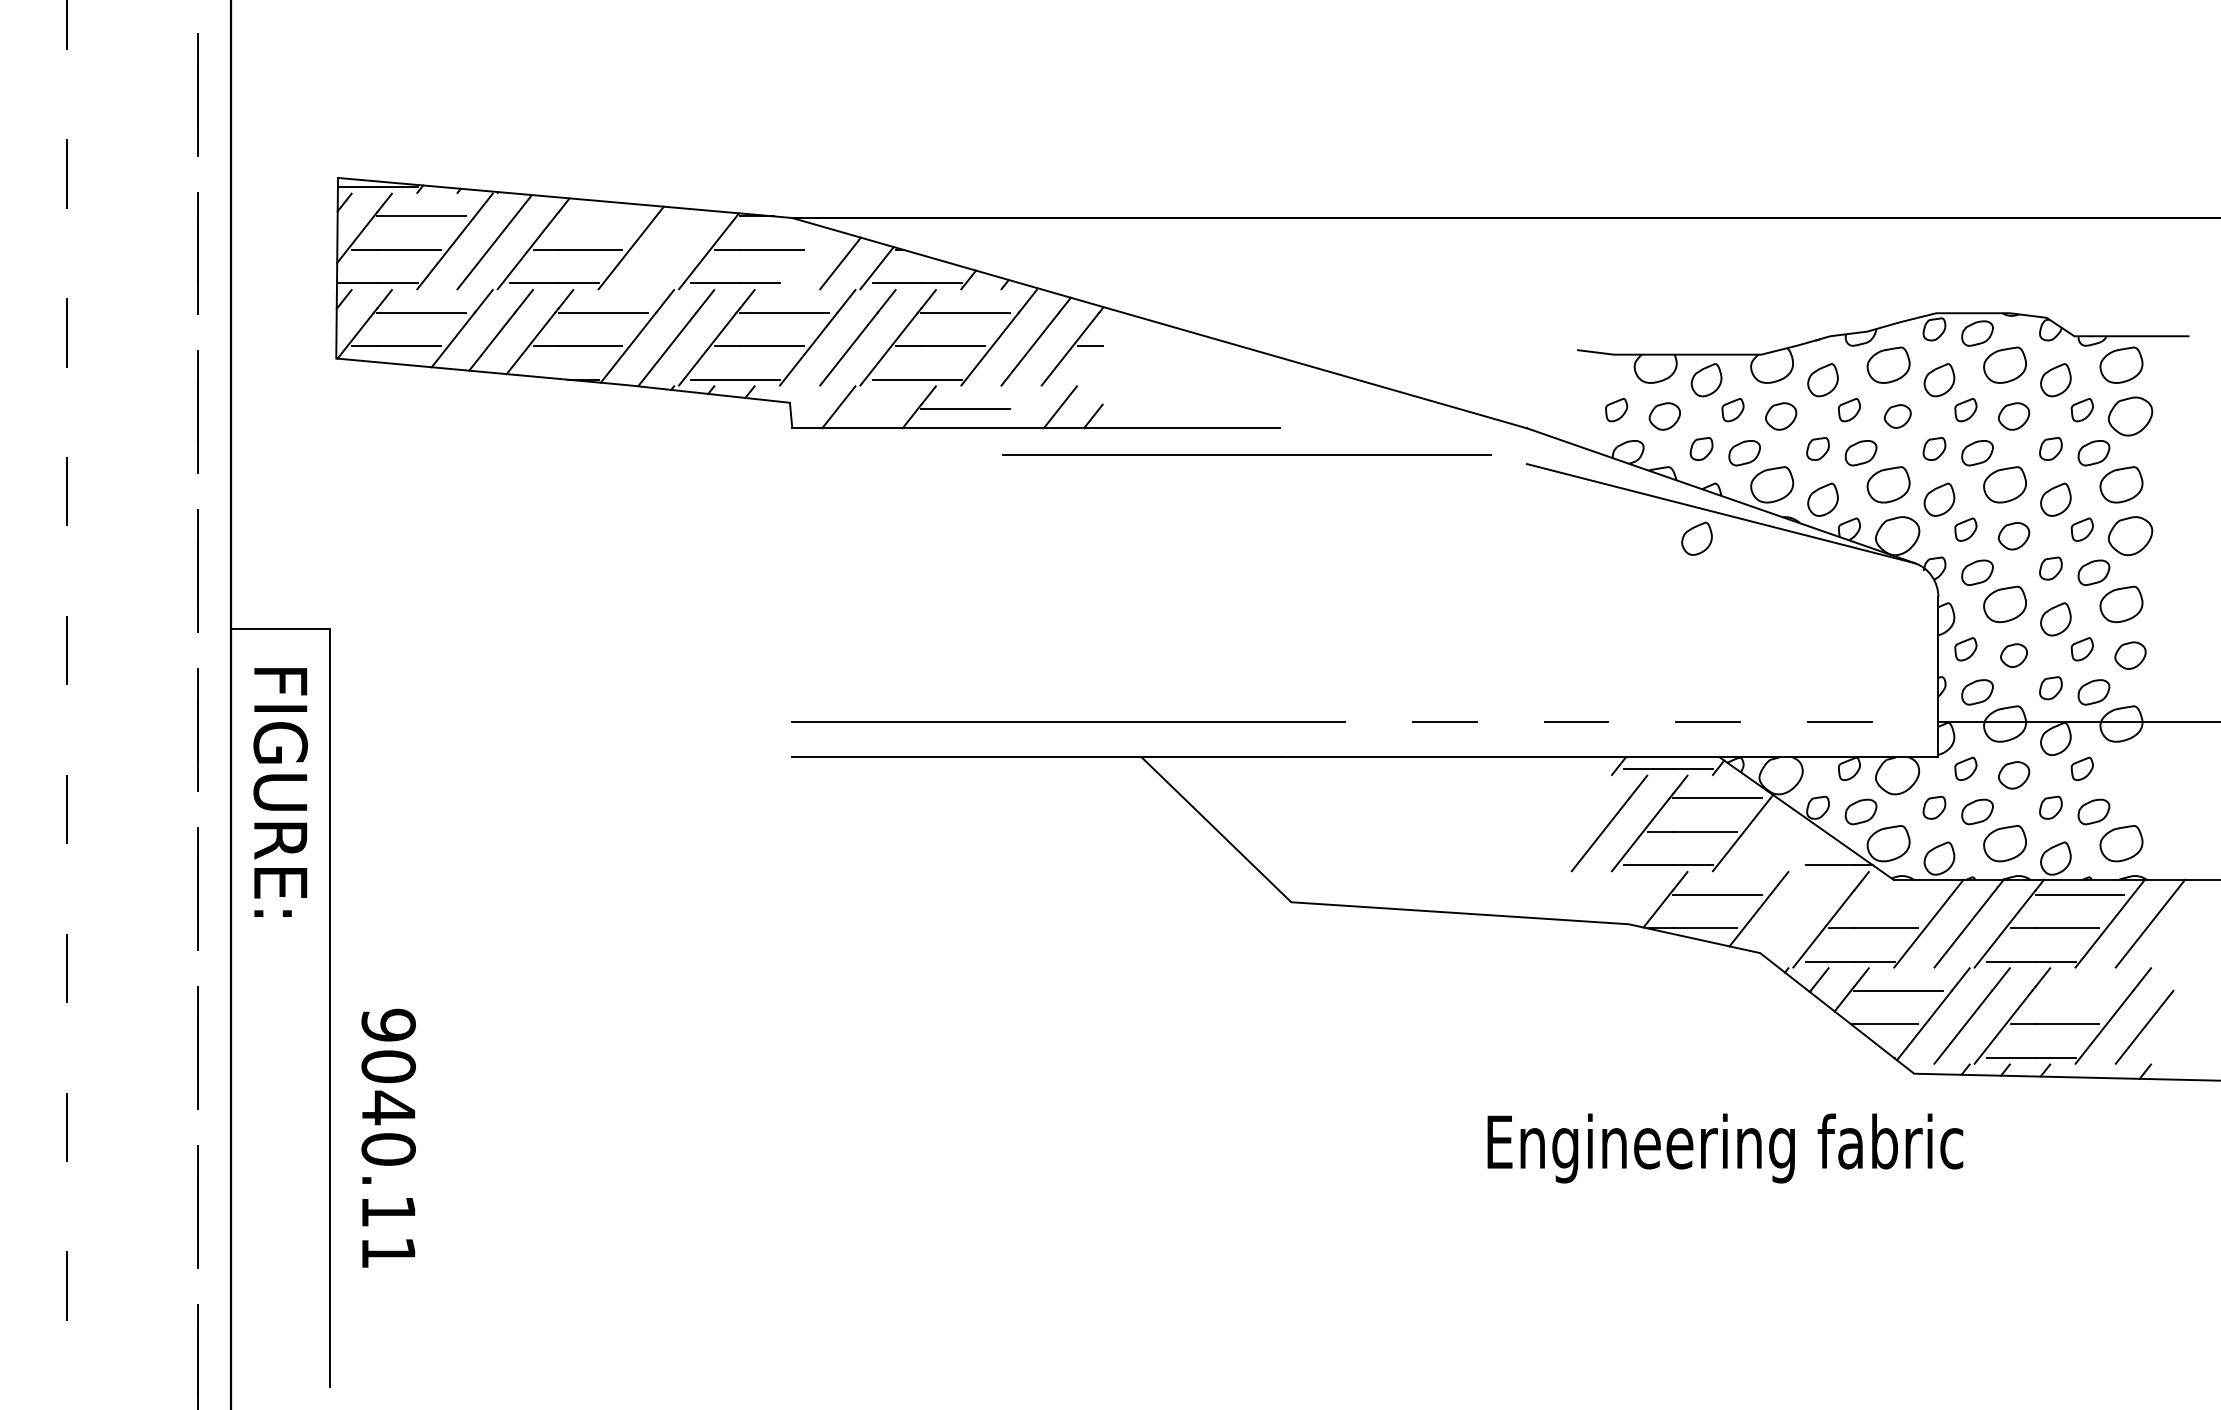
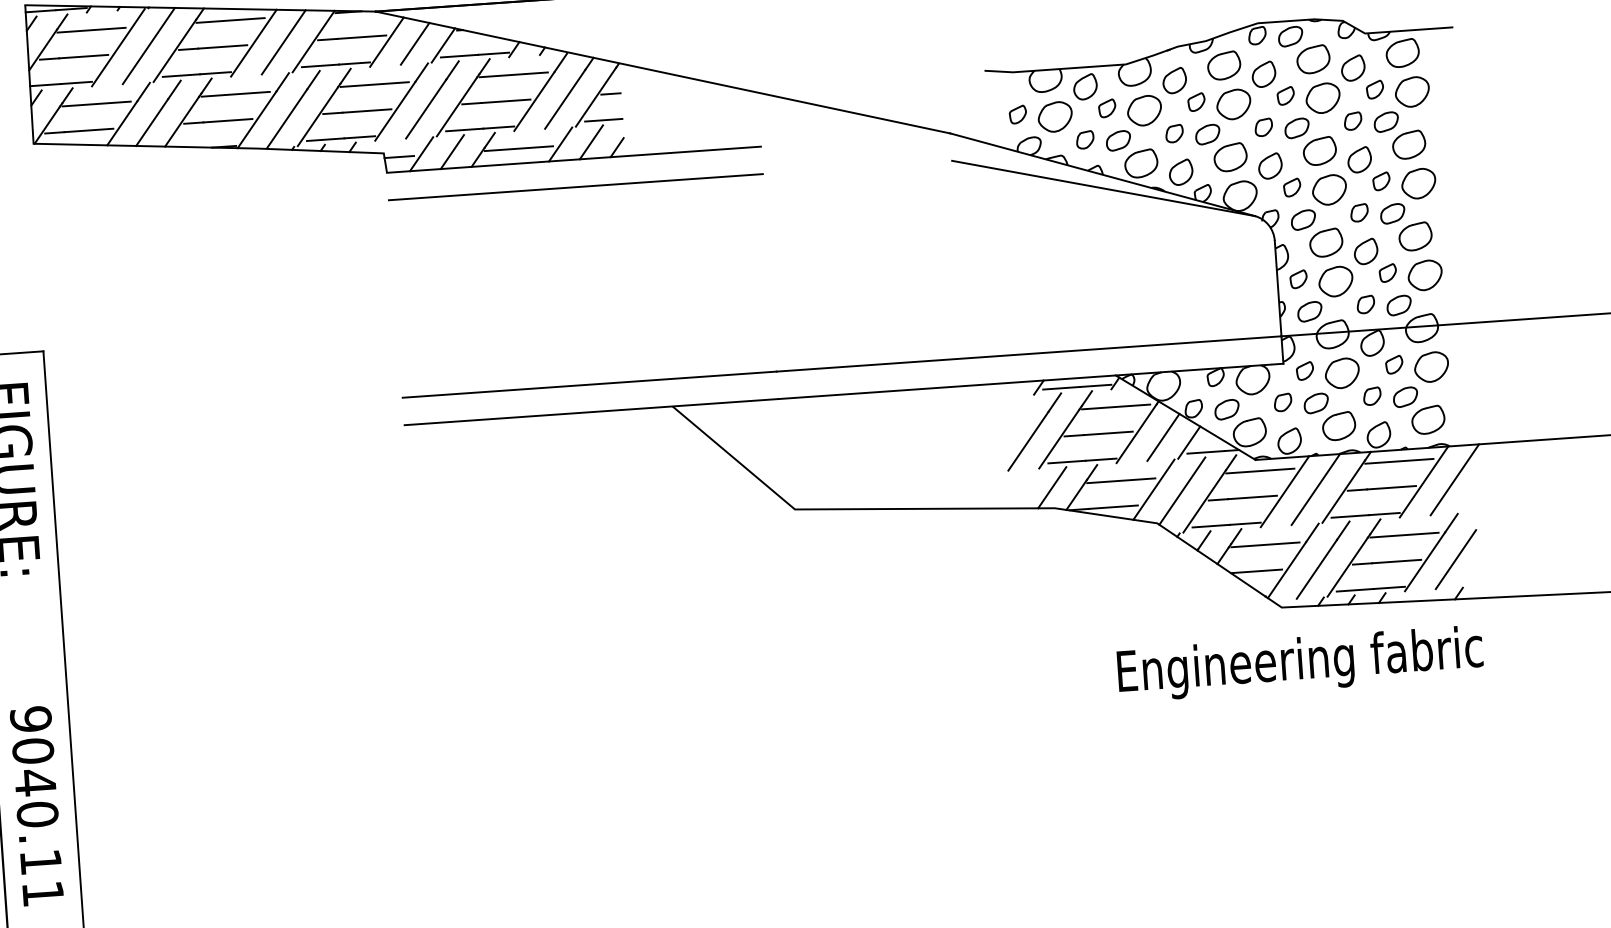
line: (602, 216) -> (230, 20), added
line: (669, 249) -> (283, 42), added
line: (803, 258) -> (386, 42), added
line: (1078, 379) -> (603, 120), added
line: (878, 407) -> (451, 152), added
line: (1019, 407) -> (560, 144), added
line: (809, 408) -> (399, 156), added
part: (1664, 416) -> (1055, 117), size x1.43
part: (1780, 416) -> (1144, 110), size x1.43
part: (1897, 416) -> (1233, 104), size x1.67
part: (2013, 416) -> (1322, 98), size x1.43
line: (1246, 454) -> (575, 186), moved
part: (2013, 536) -> (1329, 190), size x1.43
part: (1696, 538) -> (1086, 208), removed
part: (2013, 655) -> (1335, 281), size x1.67
part: (2130, 655) -> (1425, 275), size x1.43
line: (1609, 721) -> (1029, 353), dashed -> solid
part: (2013, 775) -> (1341, 373), size x1.43
part: (2130, 775) -> (1431, 367), added
line: (1775, 842) -> (1163, 437), added
line: (1808, 851) -> (1188, 442), added
line: (1898, 894) -> (1260, 470), added
line: (1627, 896) -> (1052, 487), added
line: (1795, 913) -> (1182, 491), added
line: (2079, 990) -> (1404, 534), added
text: (388, 1137) -> (36, 805), moved
text: (1725, 1148) -> (1300, 663), moved

